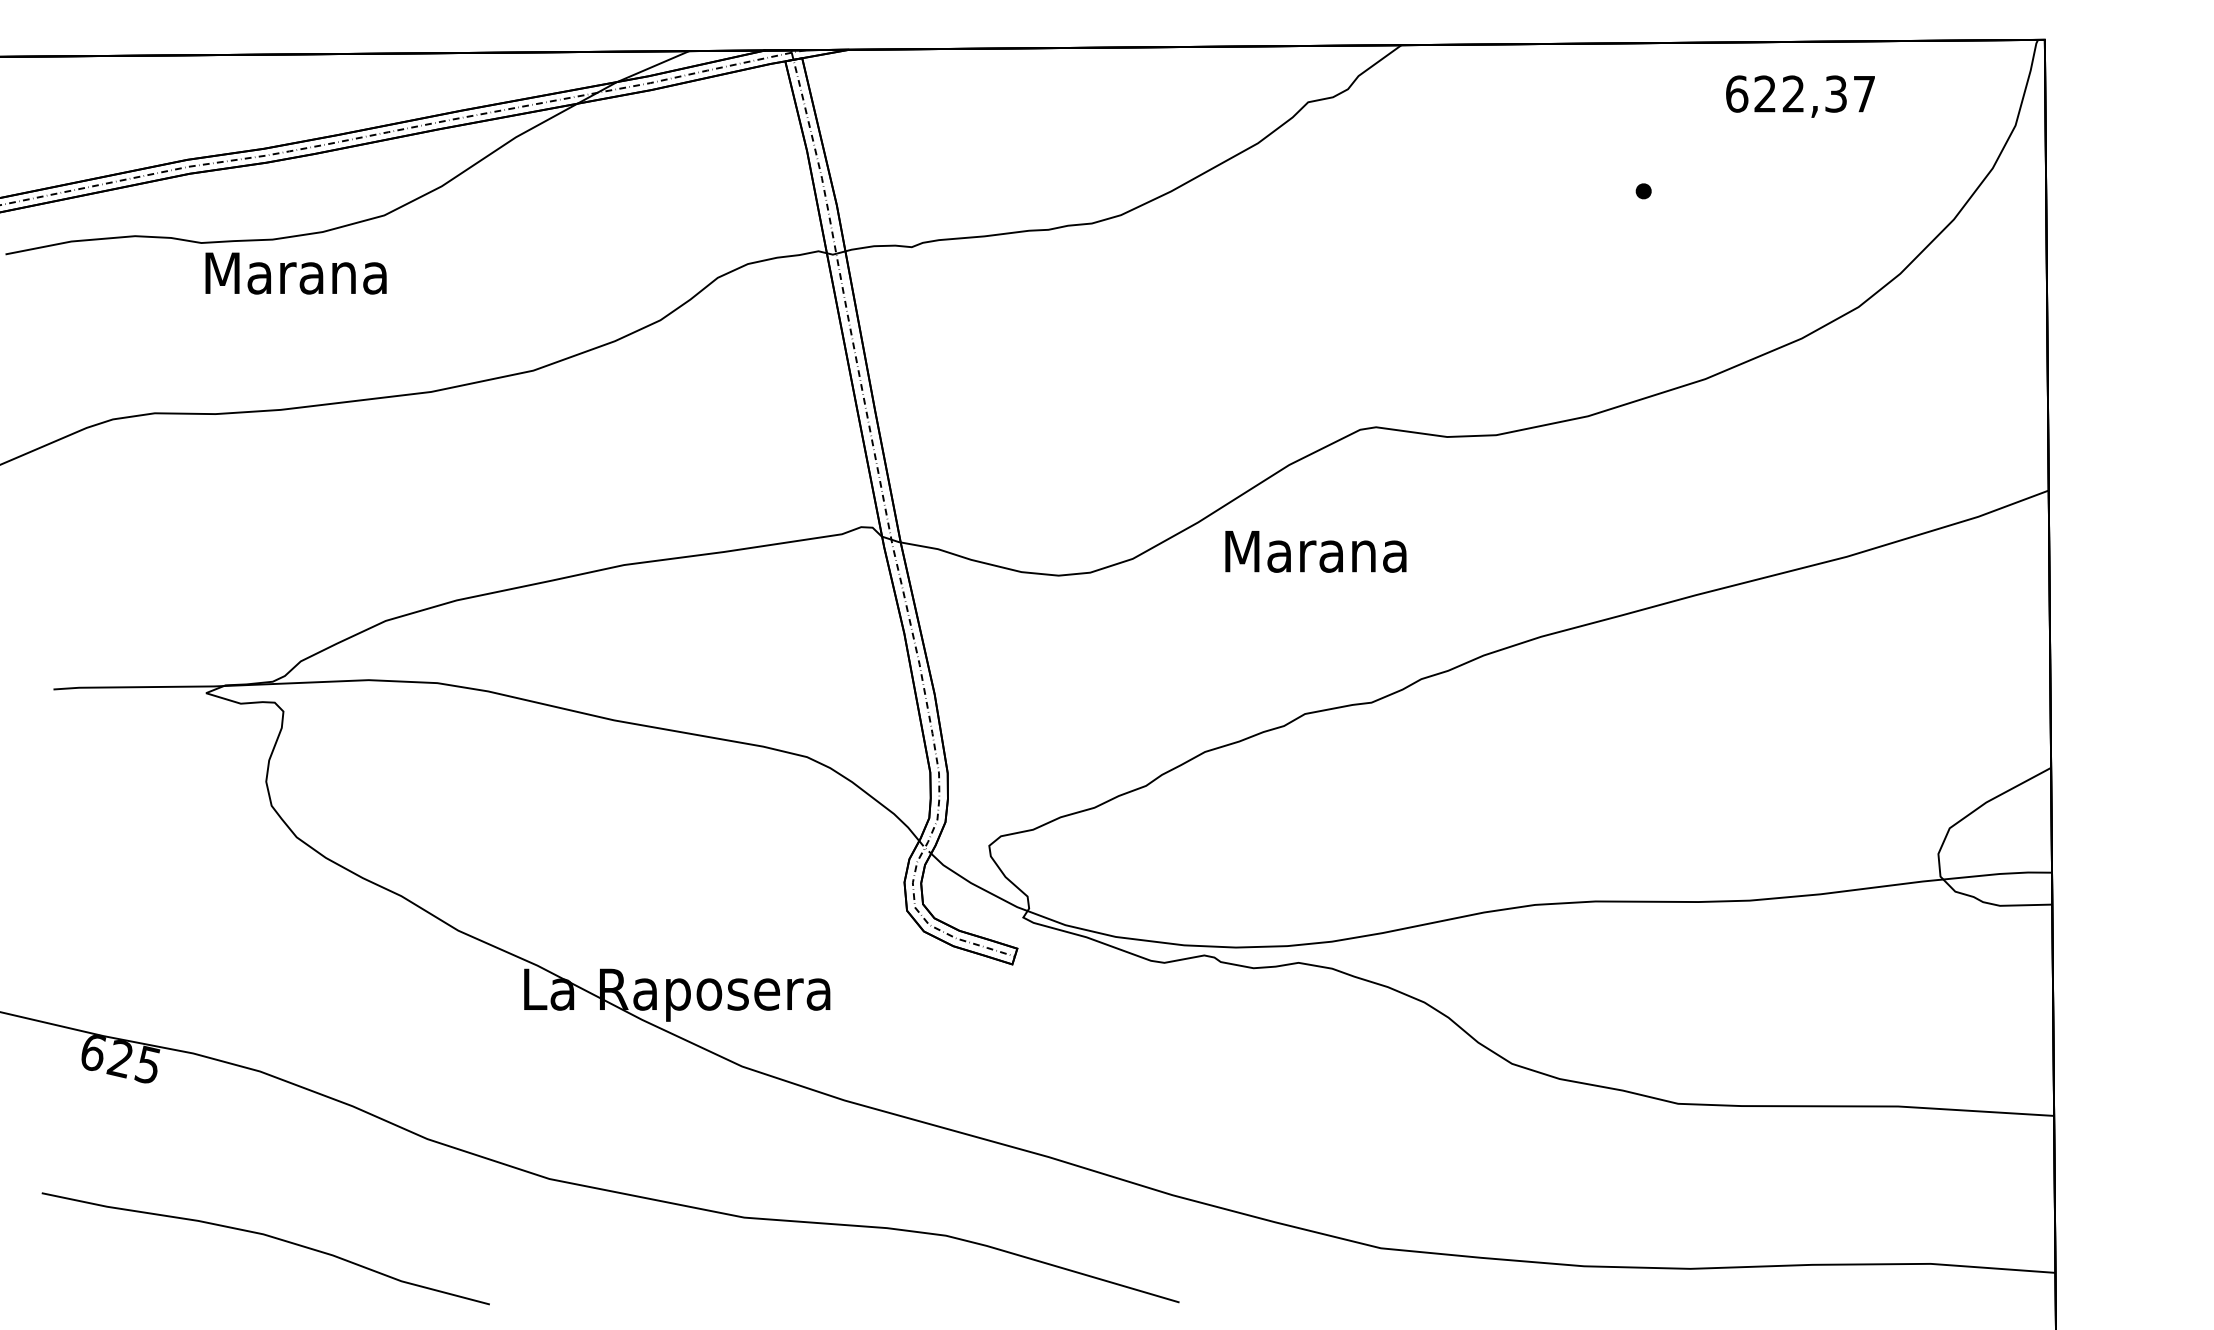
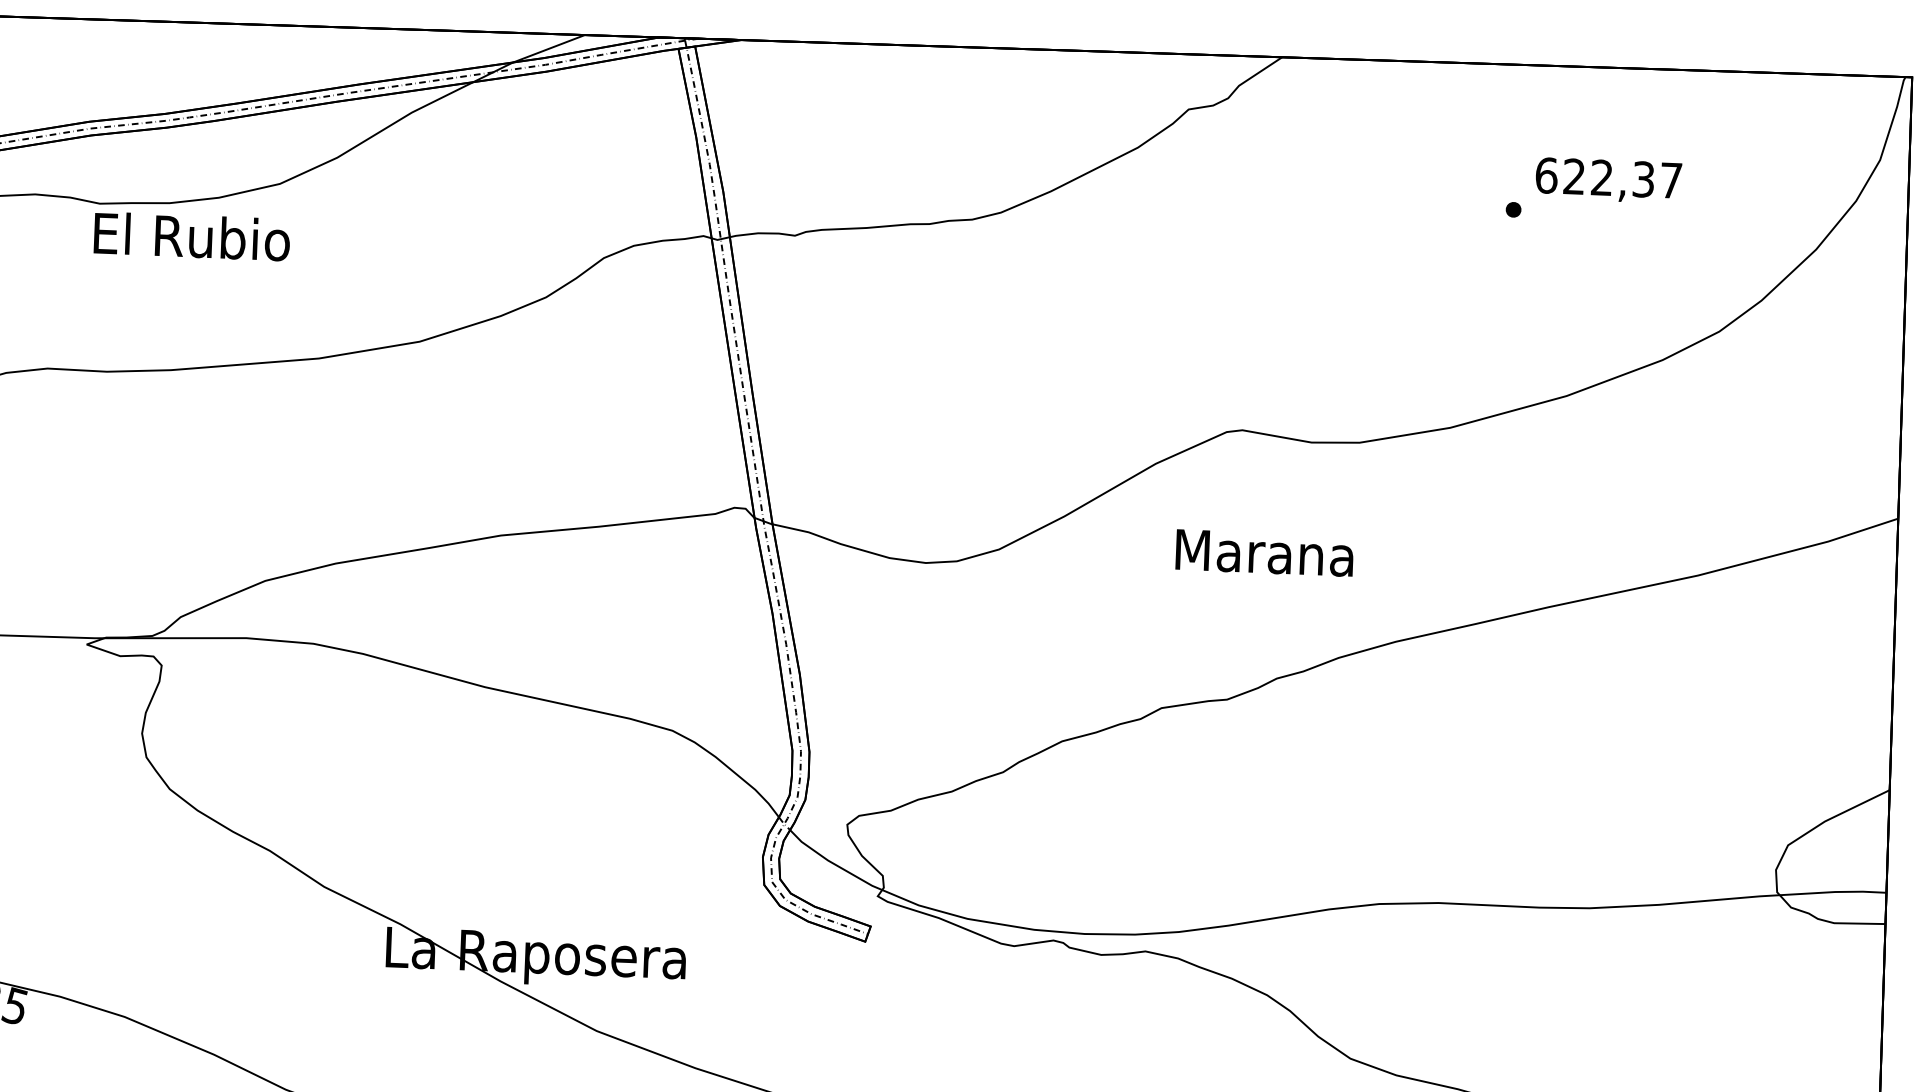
text: (1800, 96) -> (1608, 180), moved
text: (296, 272) -> (191, 236), Marana -> El Rubio
text: (1315, 551) -> (1264, 552), moved

